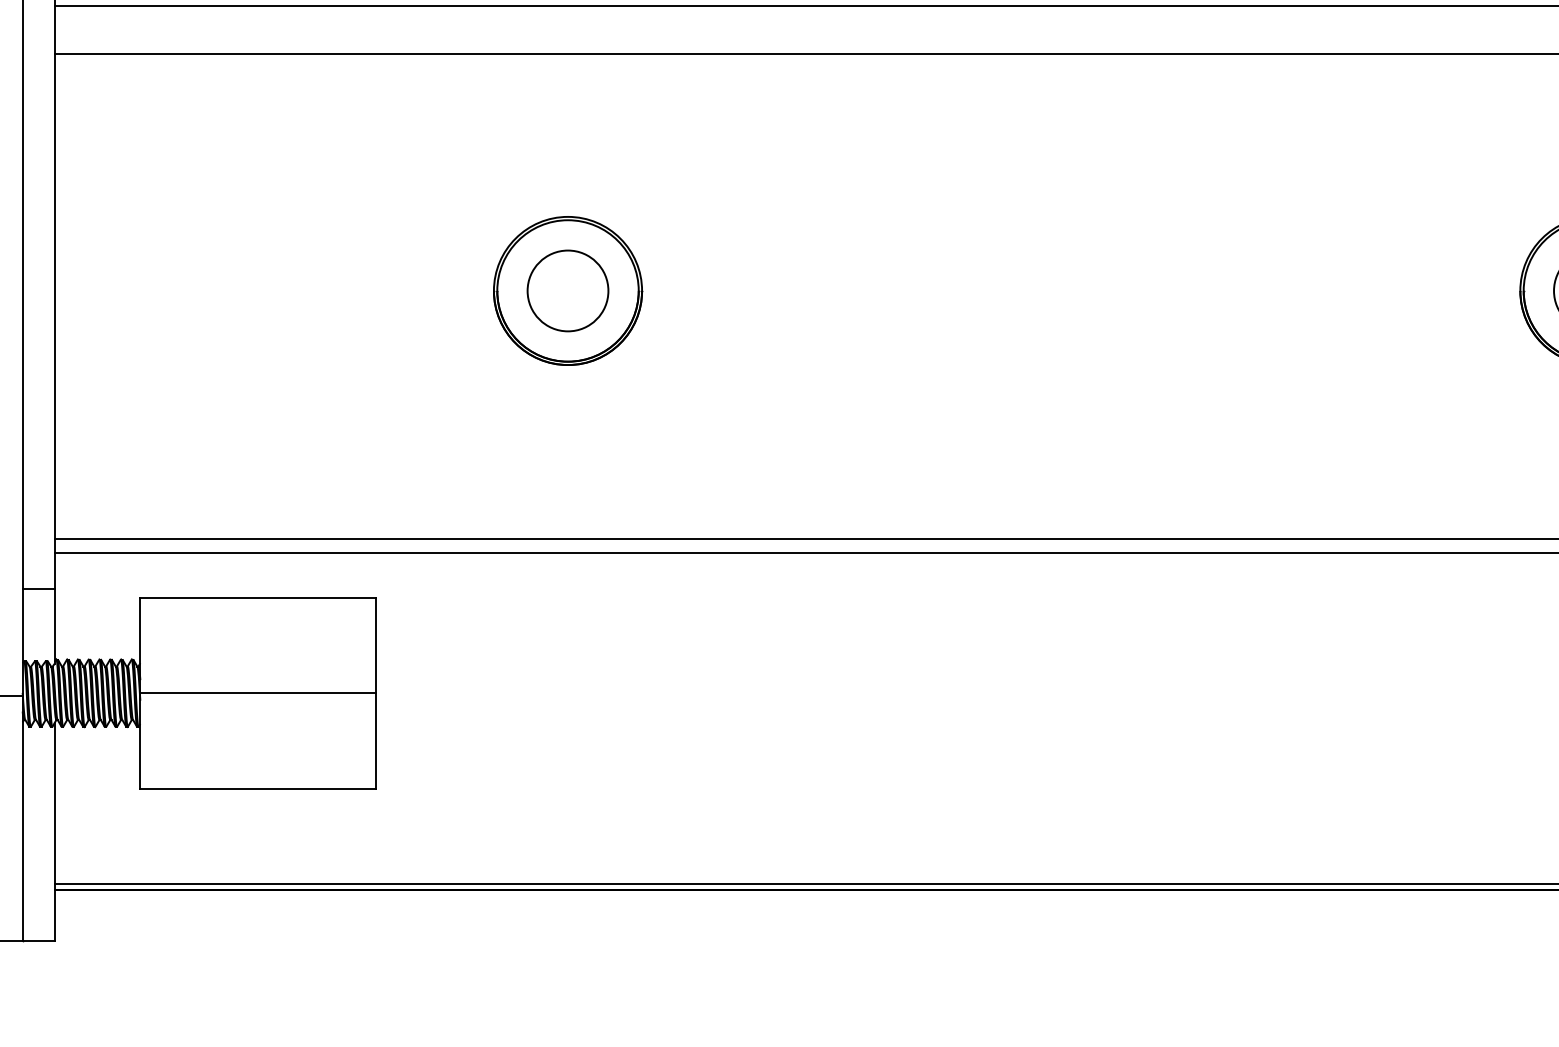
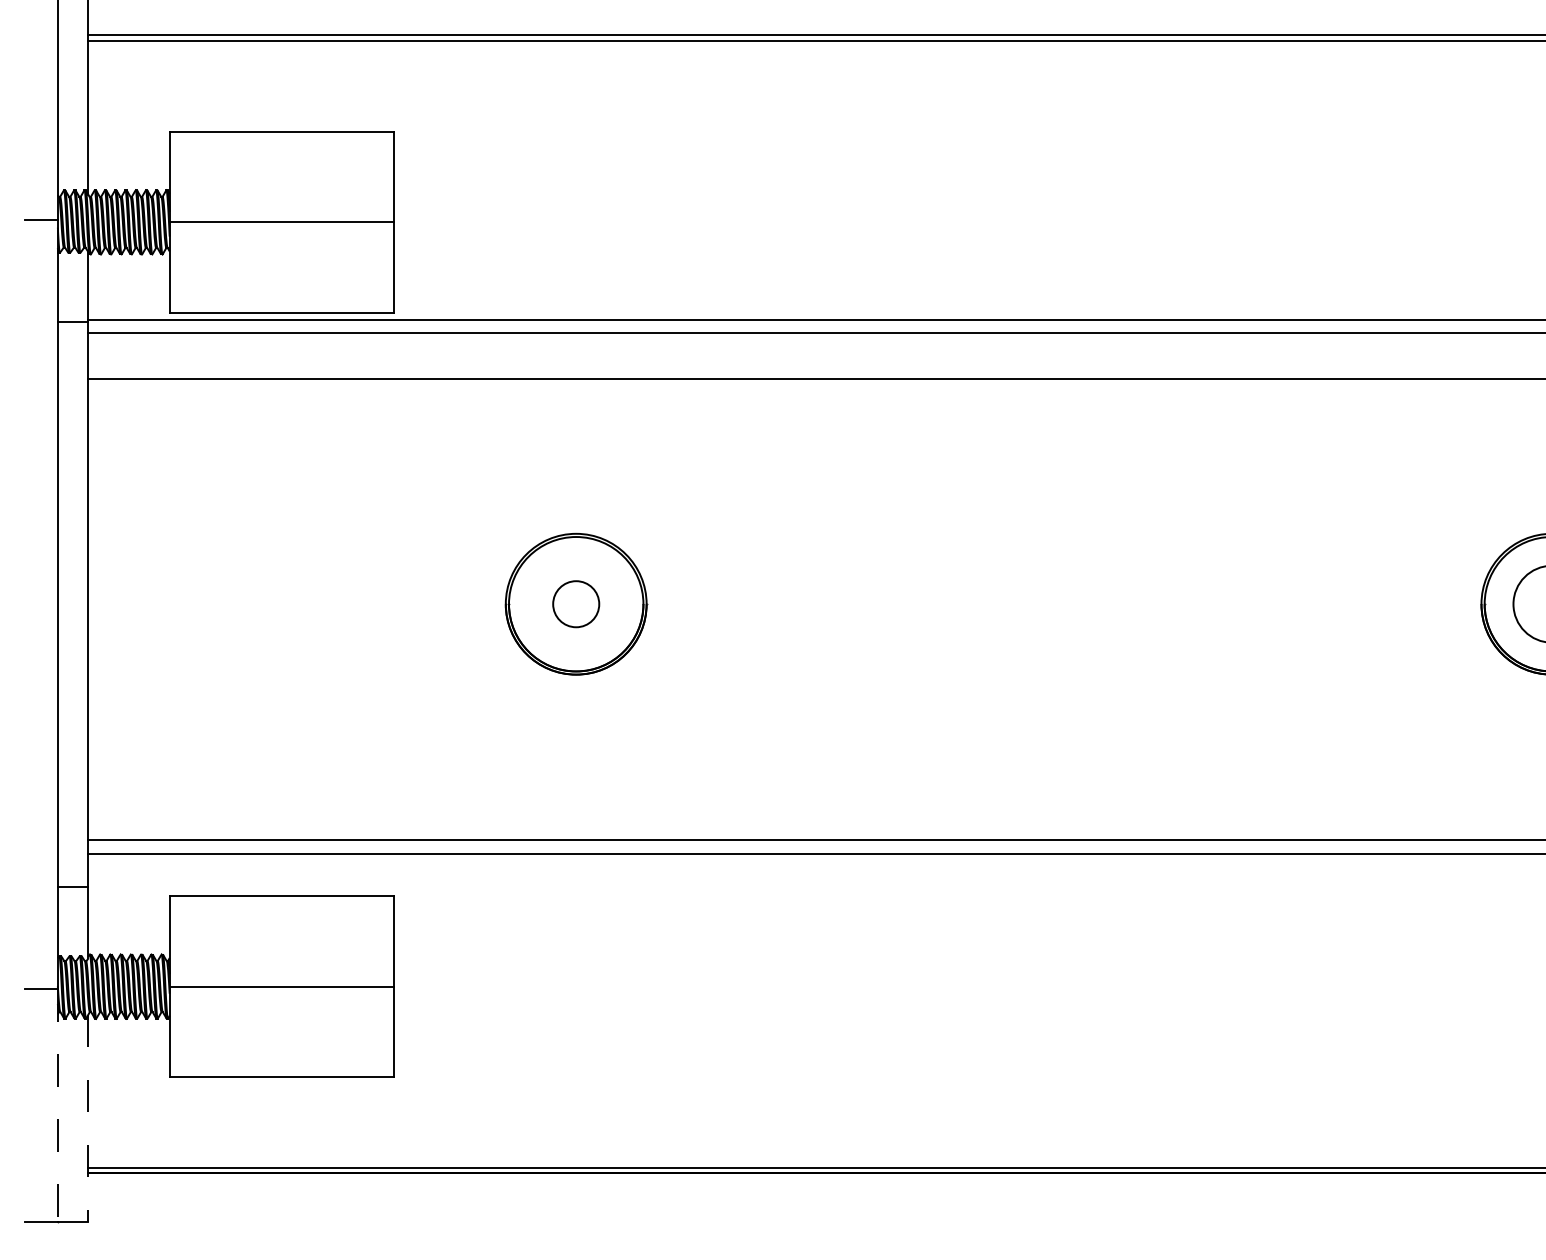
circle: (567, 290) -> (575, 603), size x0.6
line: (22, 818) -> (57, 1105), solid -> dashed
line: (54, 831) -> (88, 1118), solid -> dashed

